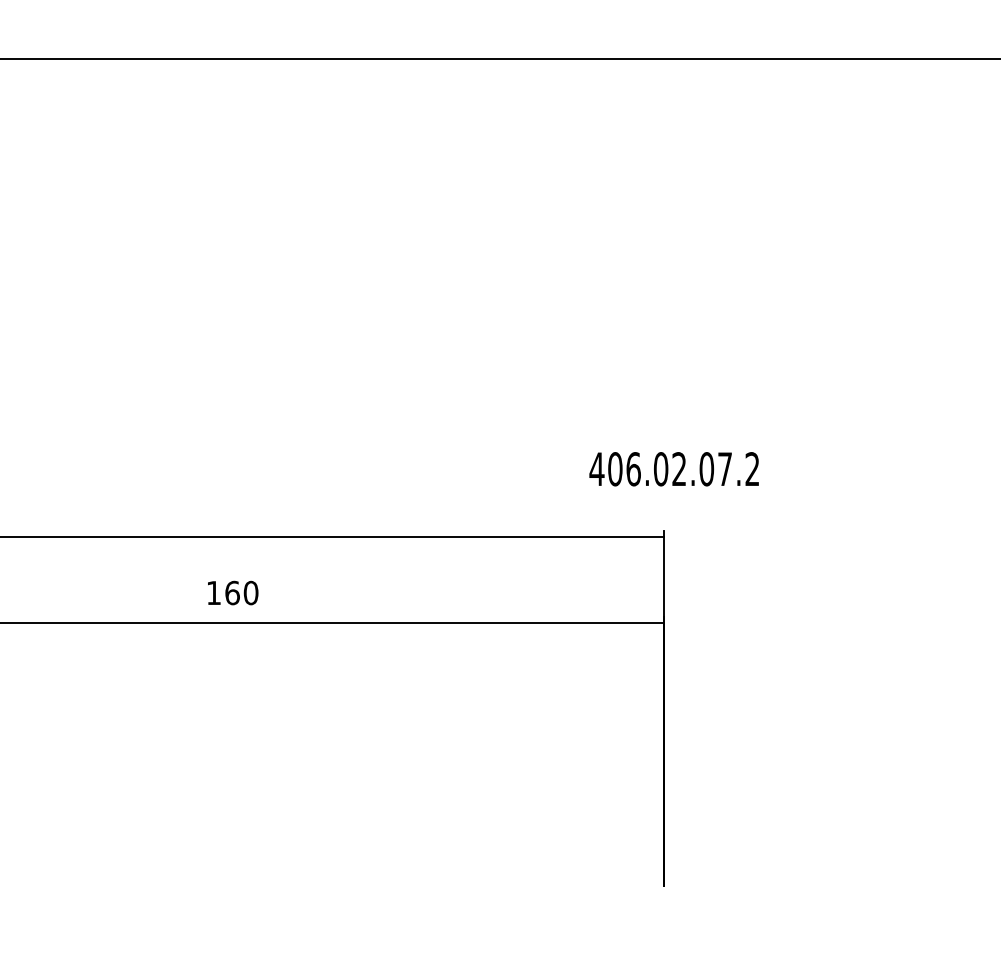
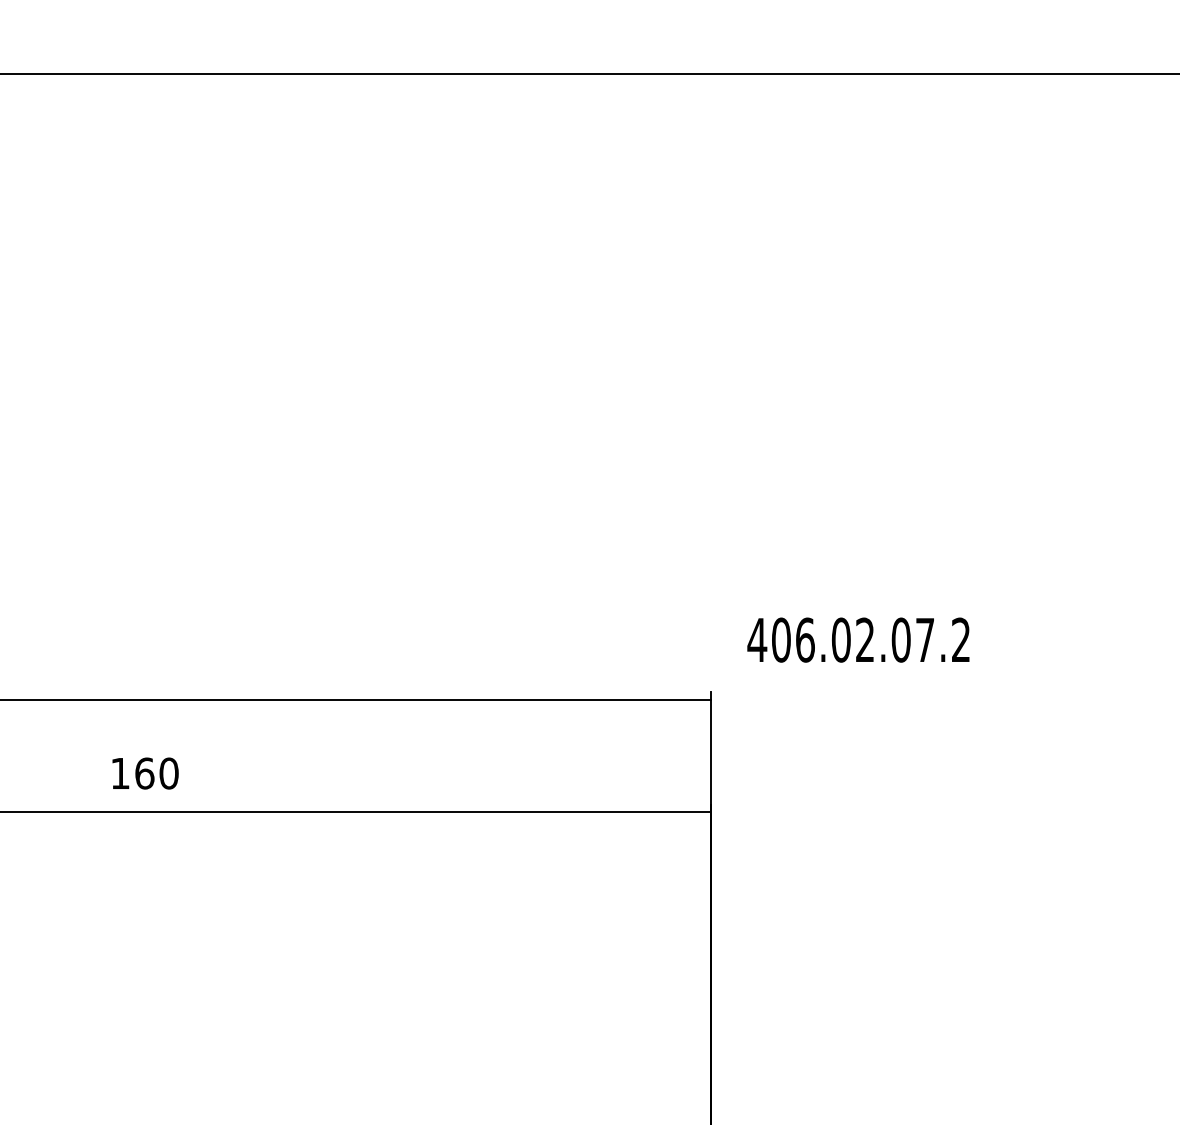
text: (673, 469) -> (857, 640), moved

